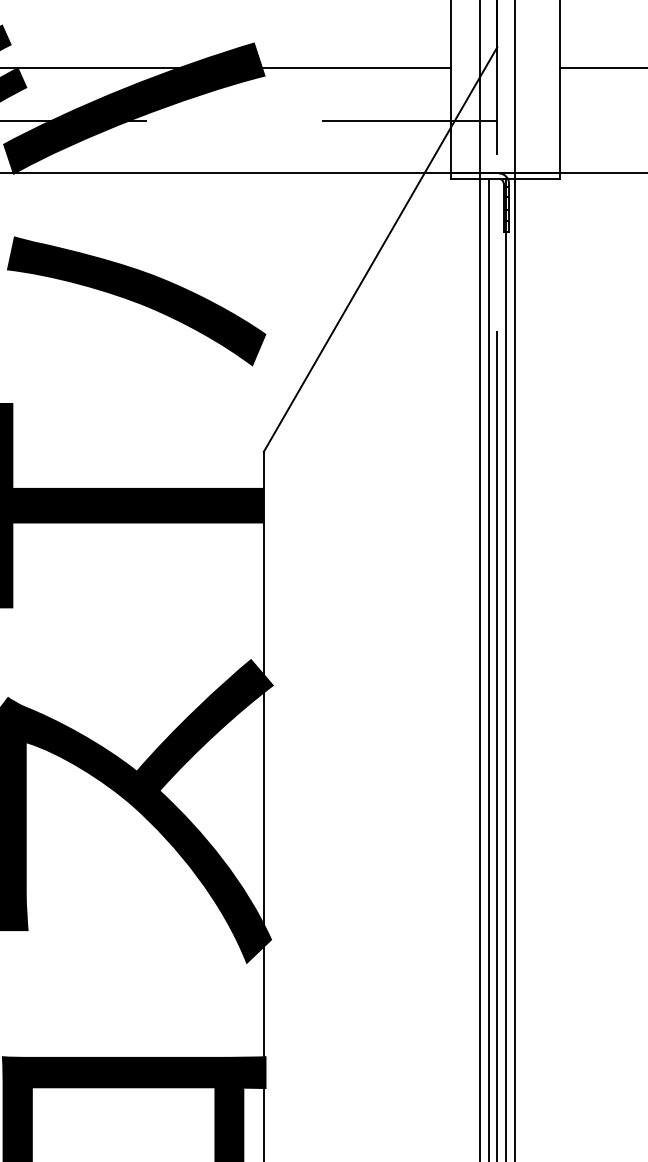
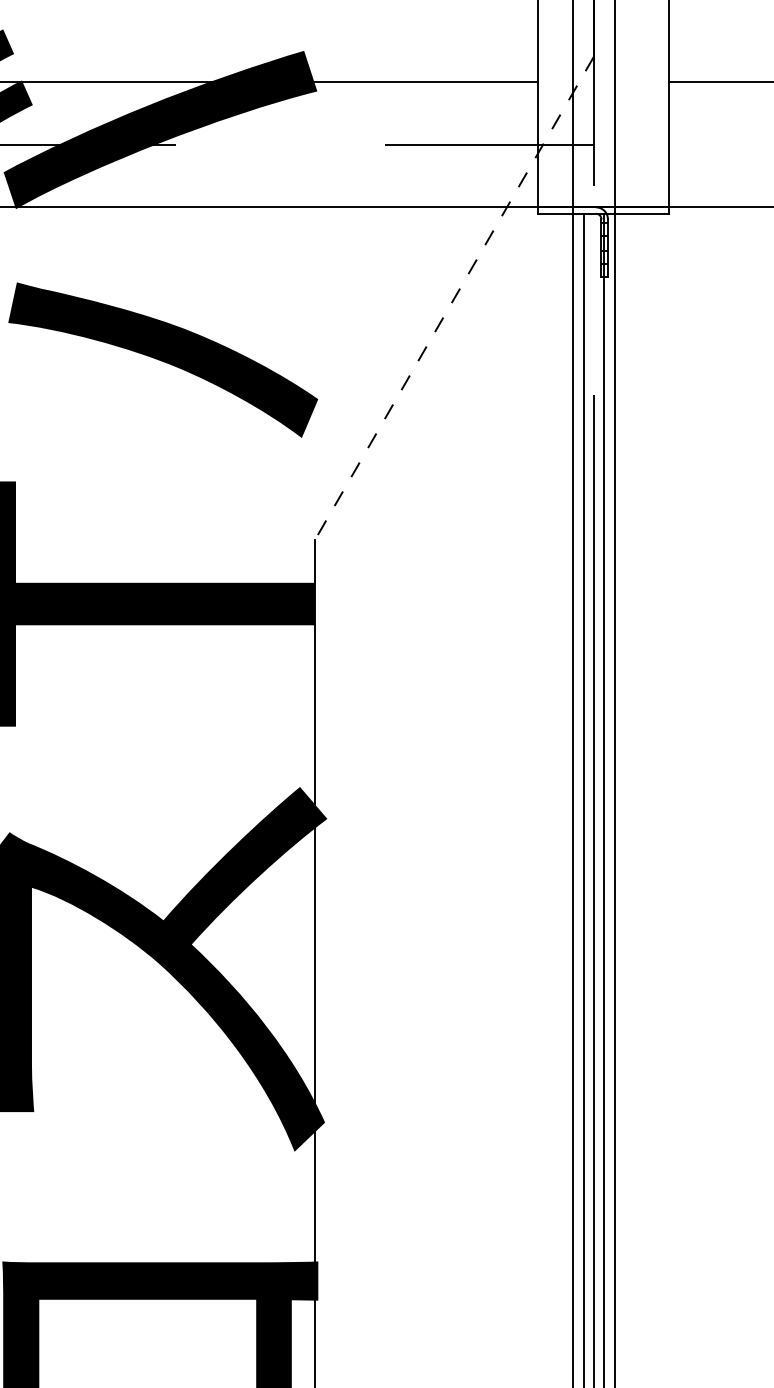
line: (380, 249) -> (454, 298), solid -> dashed

